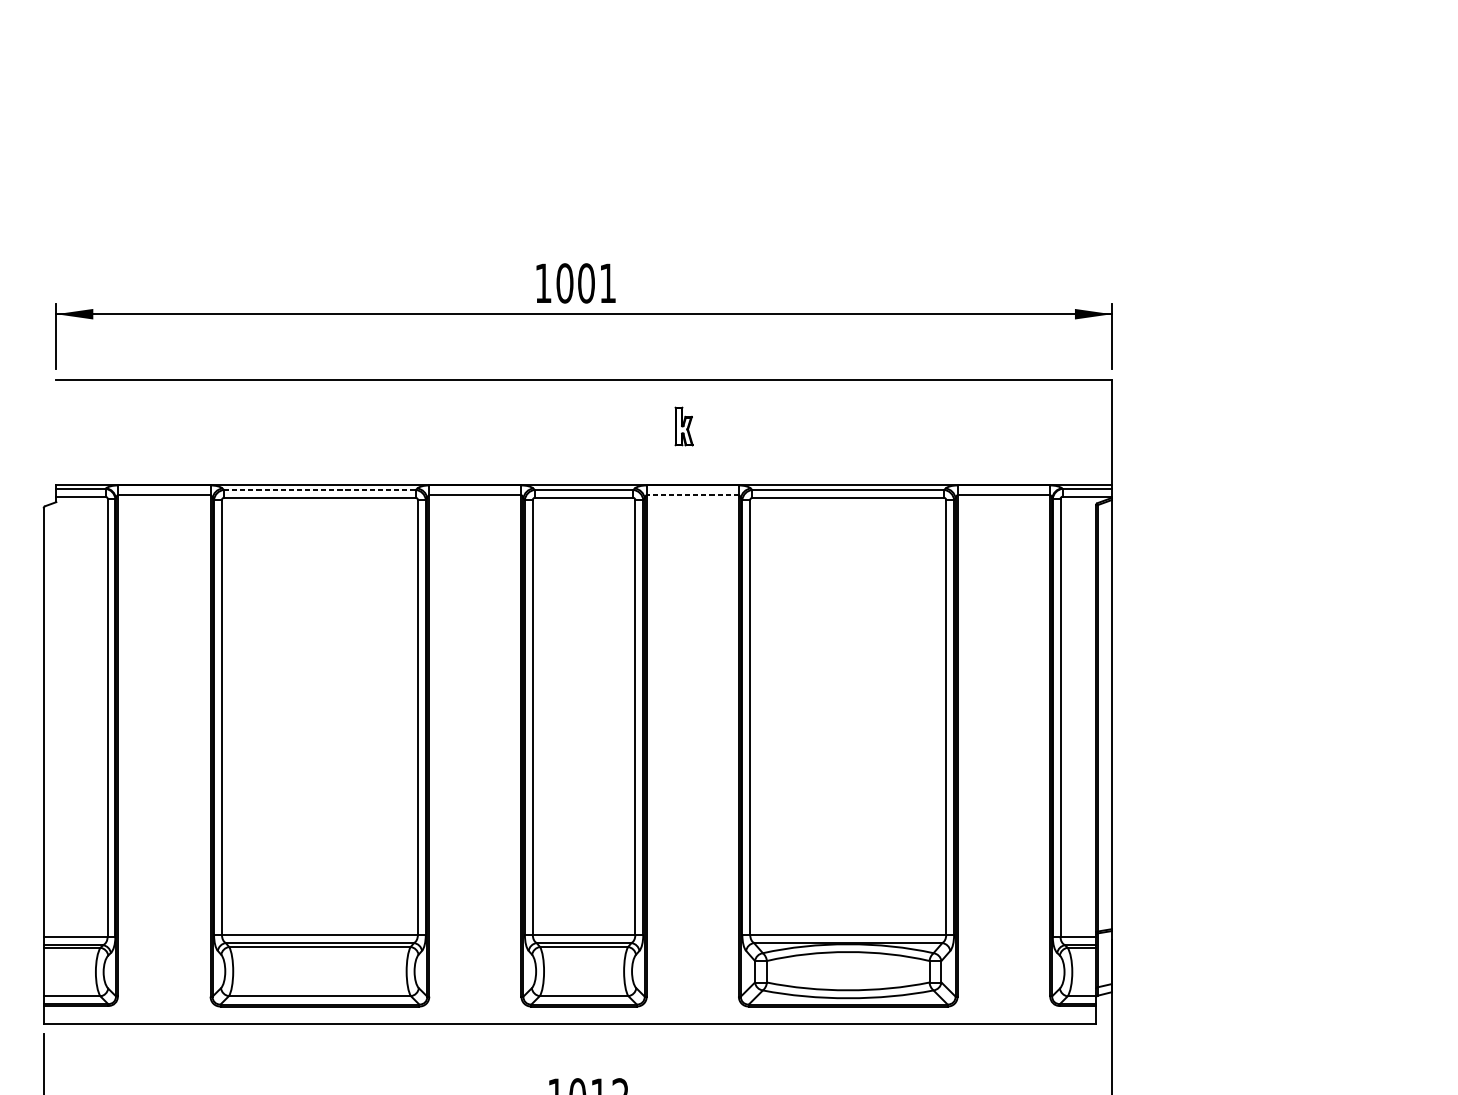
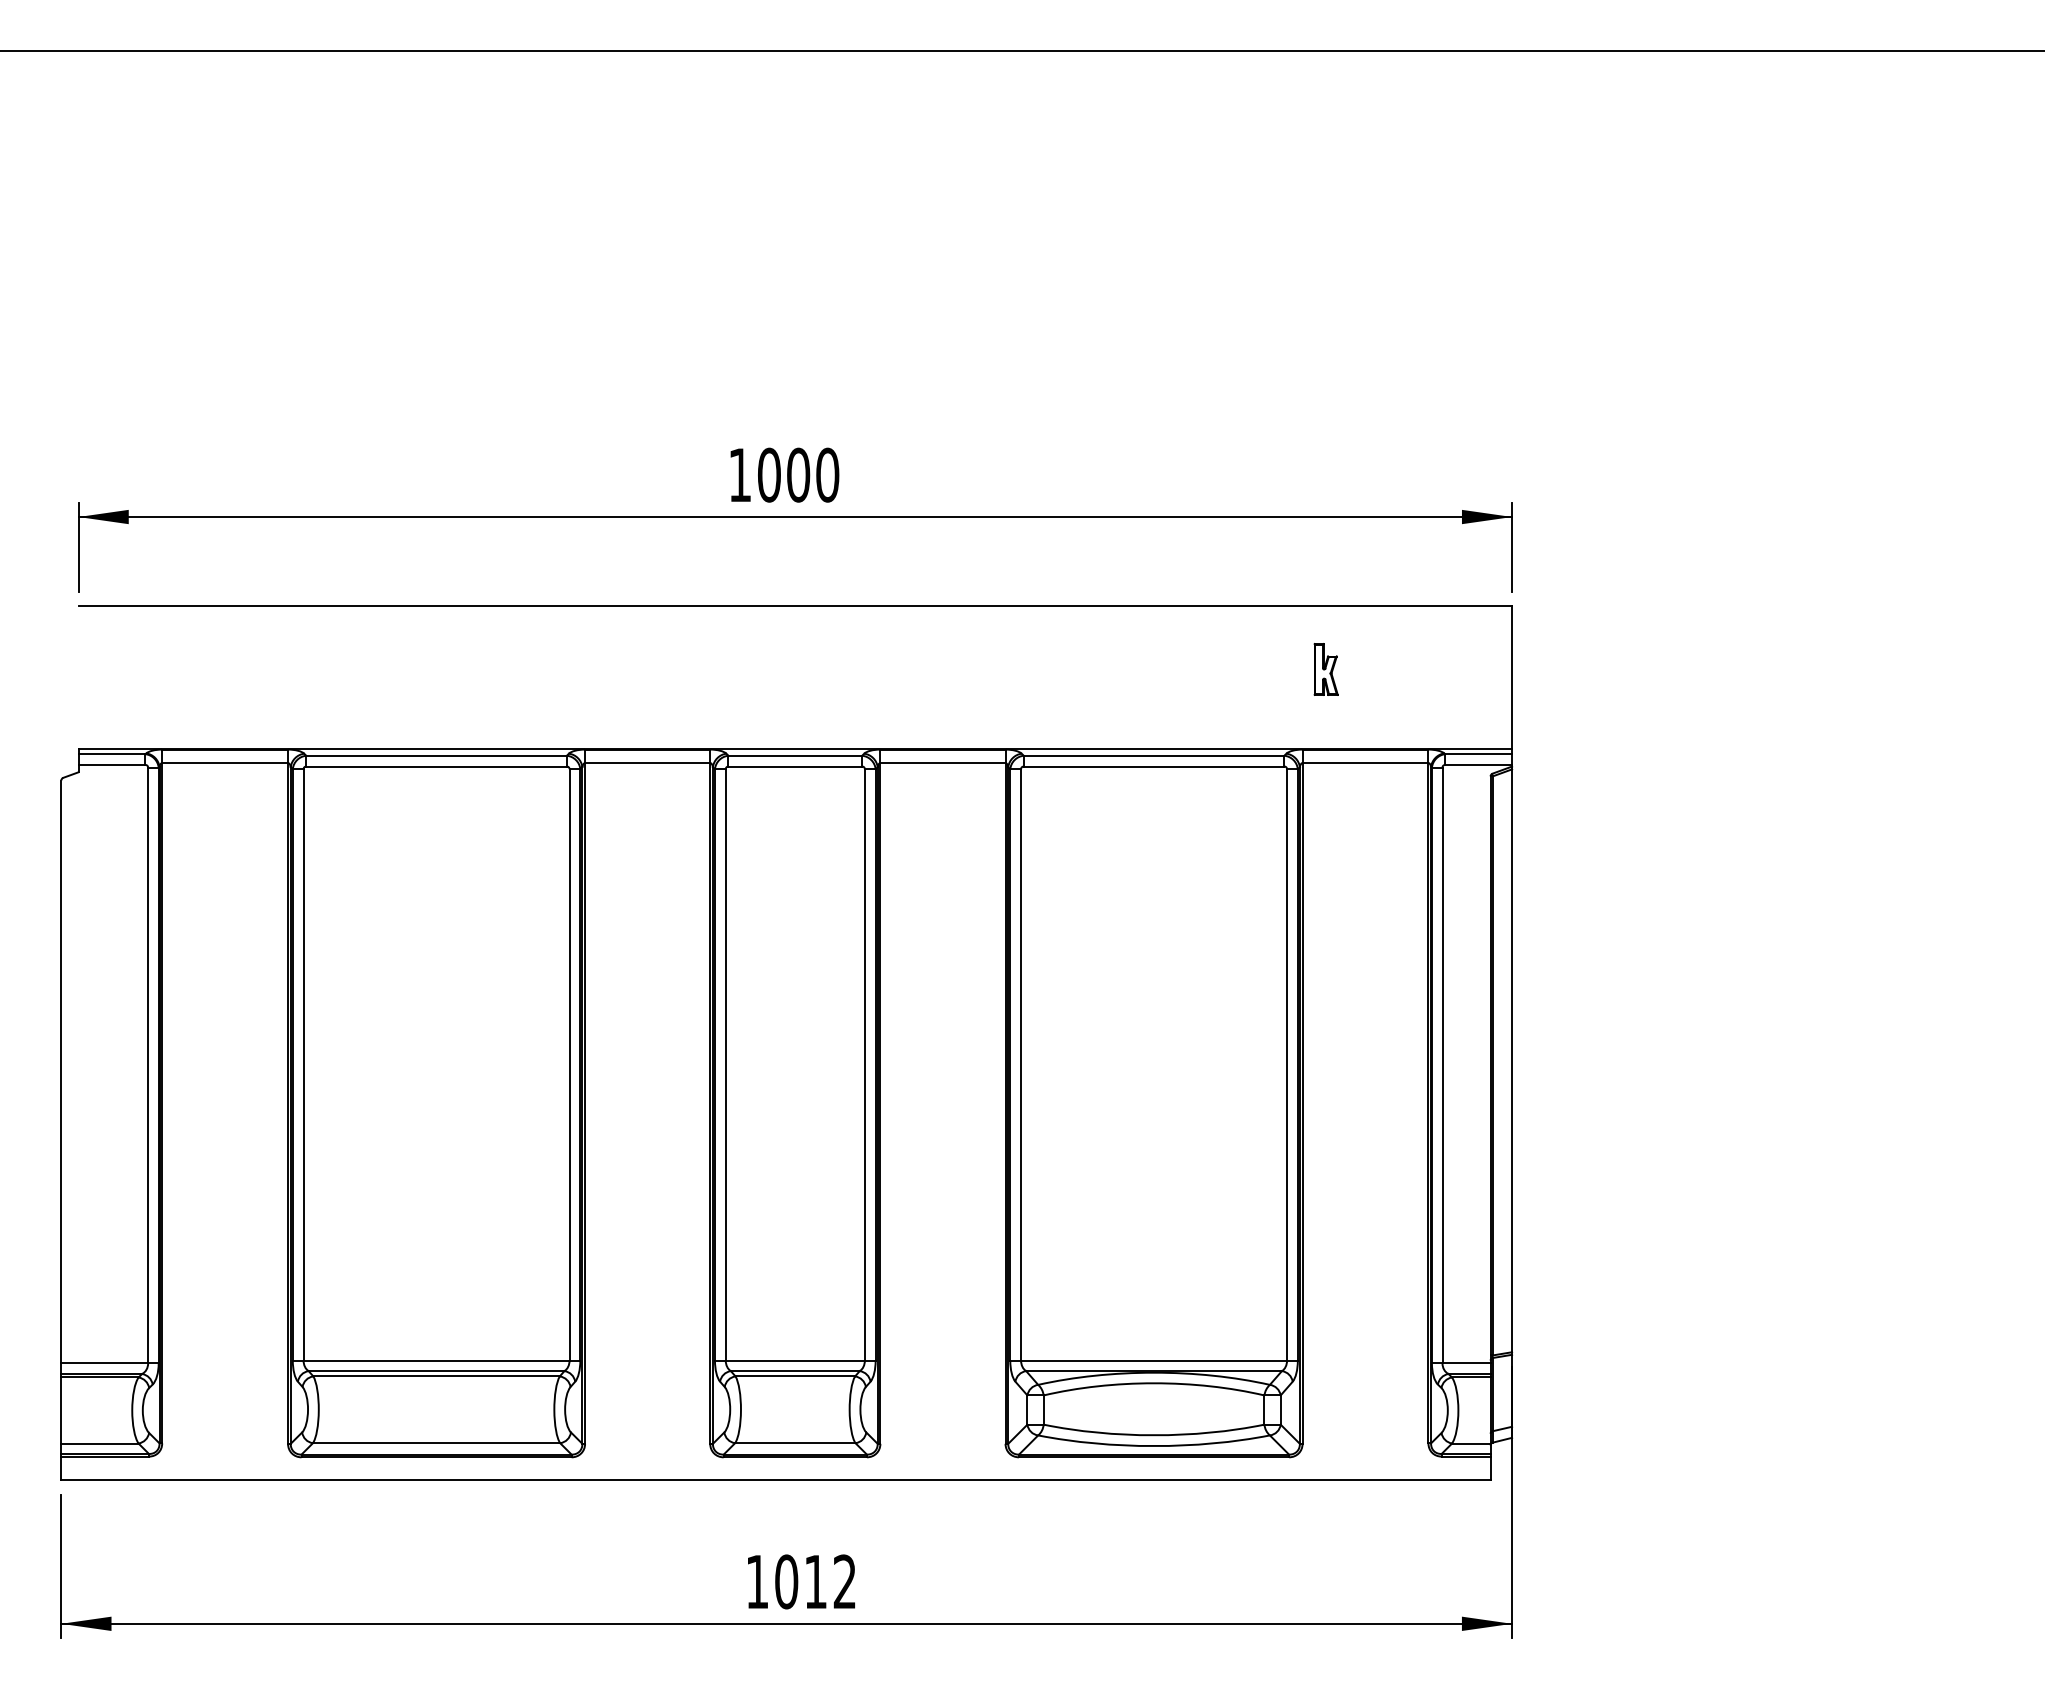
text: (607, 282) -> (827, 474), 1001 -> 1000
part: (683, 426) -> (1325, 669), moved
line: (320, 489) -> (437, 755), dashed -> solid
line: (692, 495) -> (942, 763), dashed -> solid

